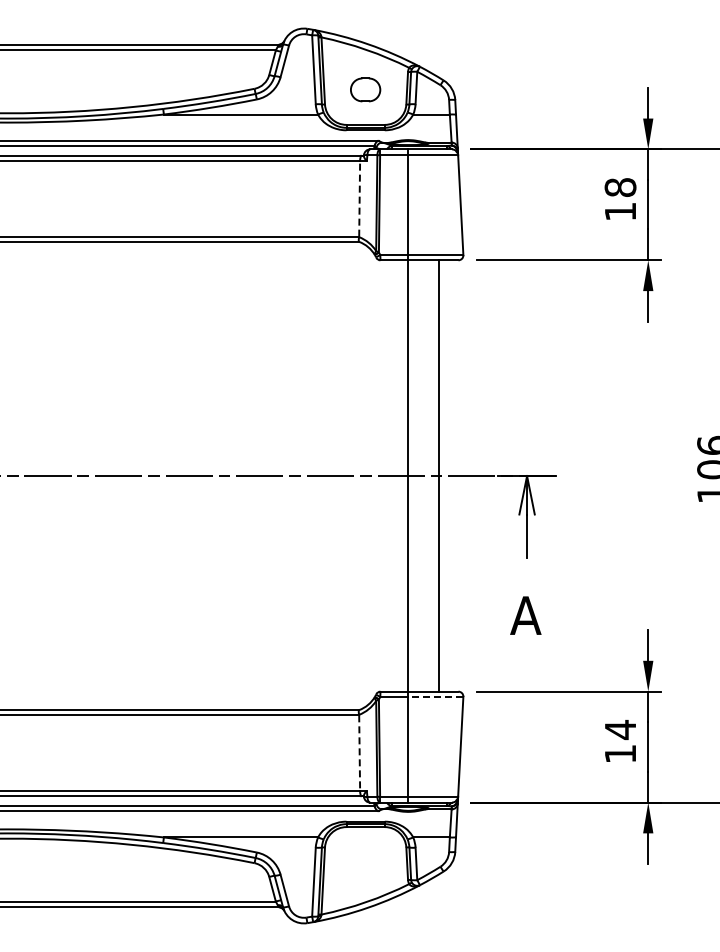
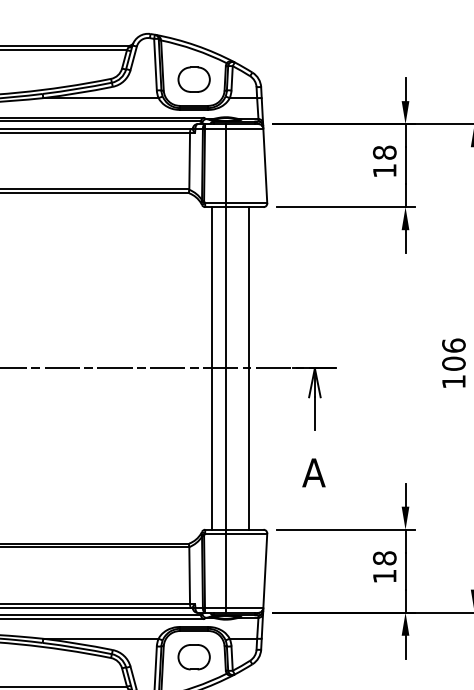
part: (365, 89) -> (194, 79), size x1.43
line: (359, 199) -> (189, 161), dashed -> solid
line: (389, 475) -> (211, 368), added
line: (435, 696) -> (246, 533), dashed -> solid
text: (620, 729) -> (384, 558), 14 -> 18
line: (359, 752) -> (189, 575), dashed -> solid
part: (365, 861) -> (194, 656), added

